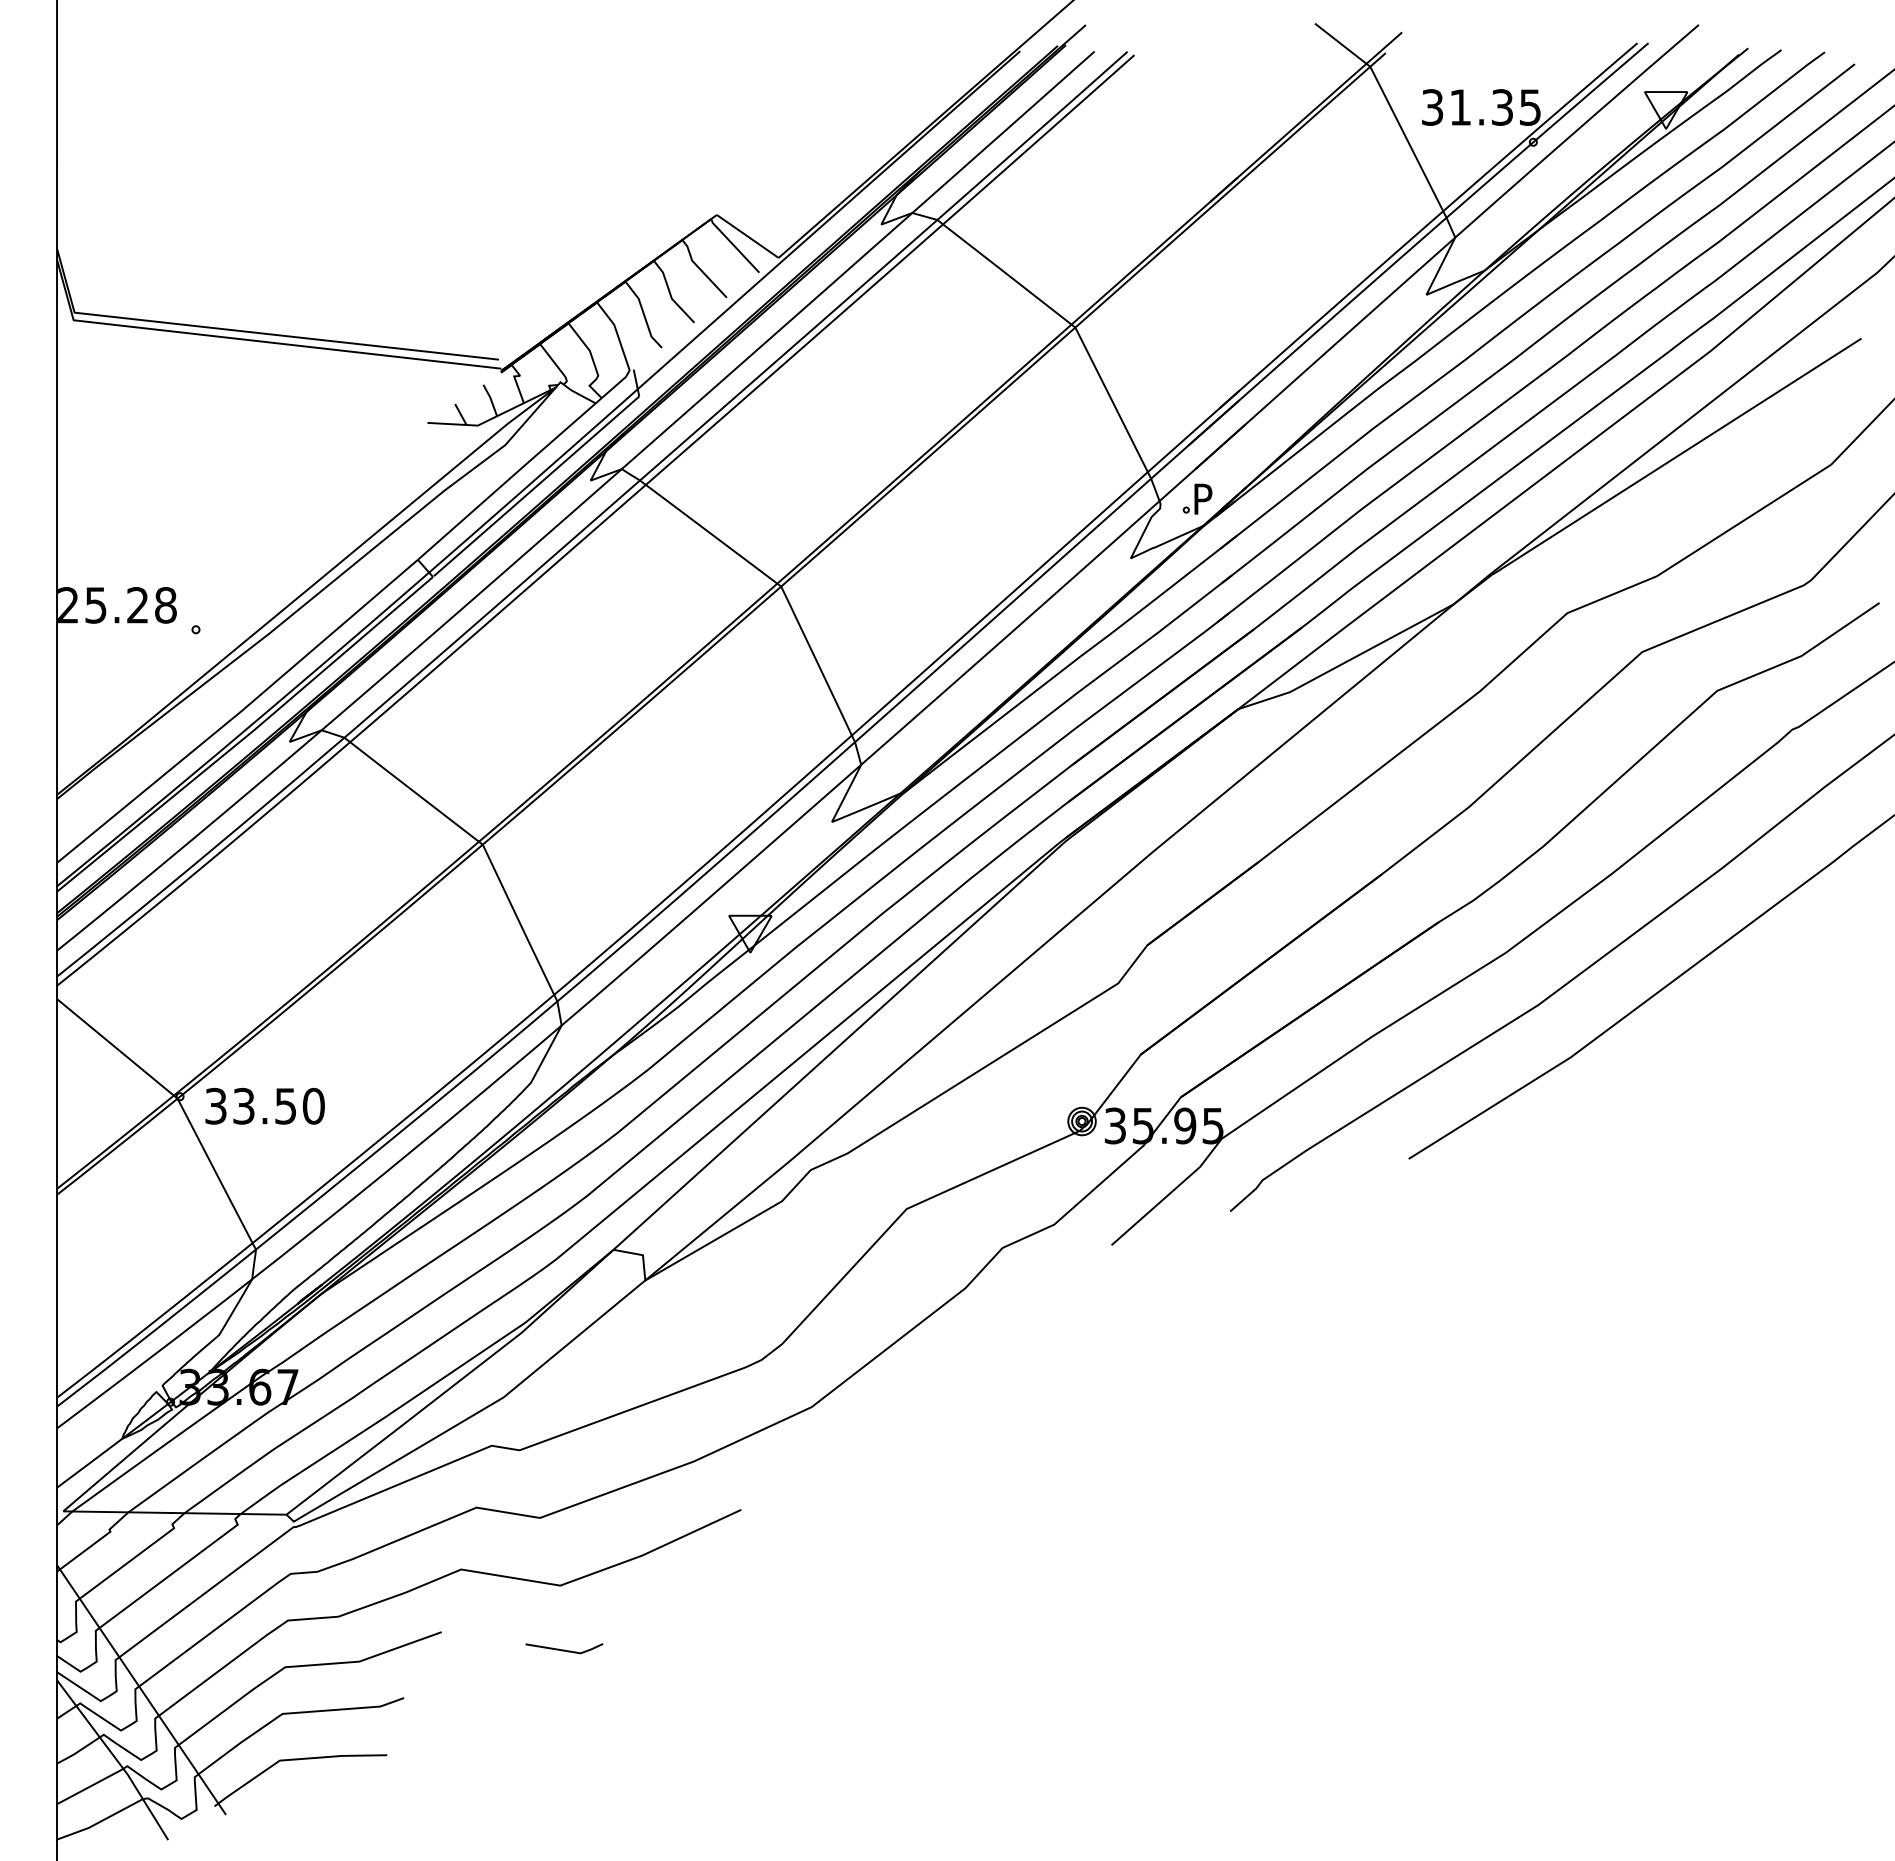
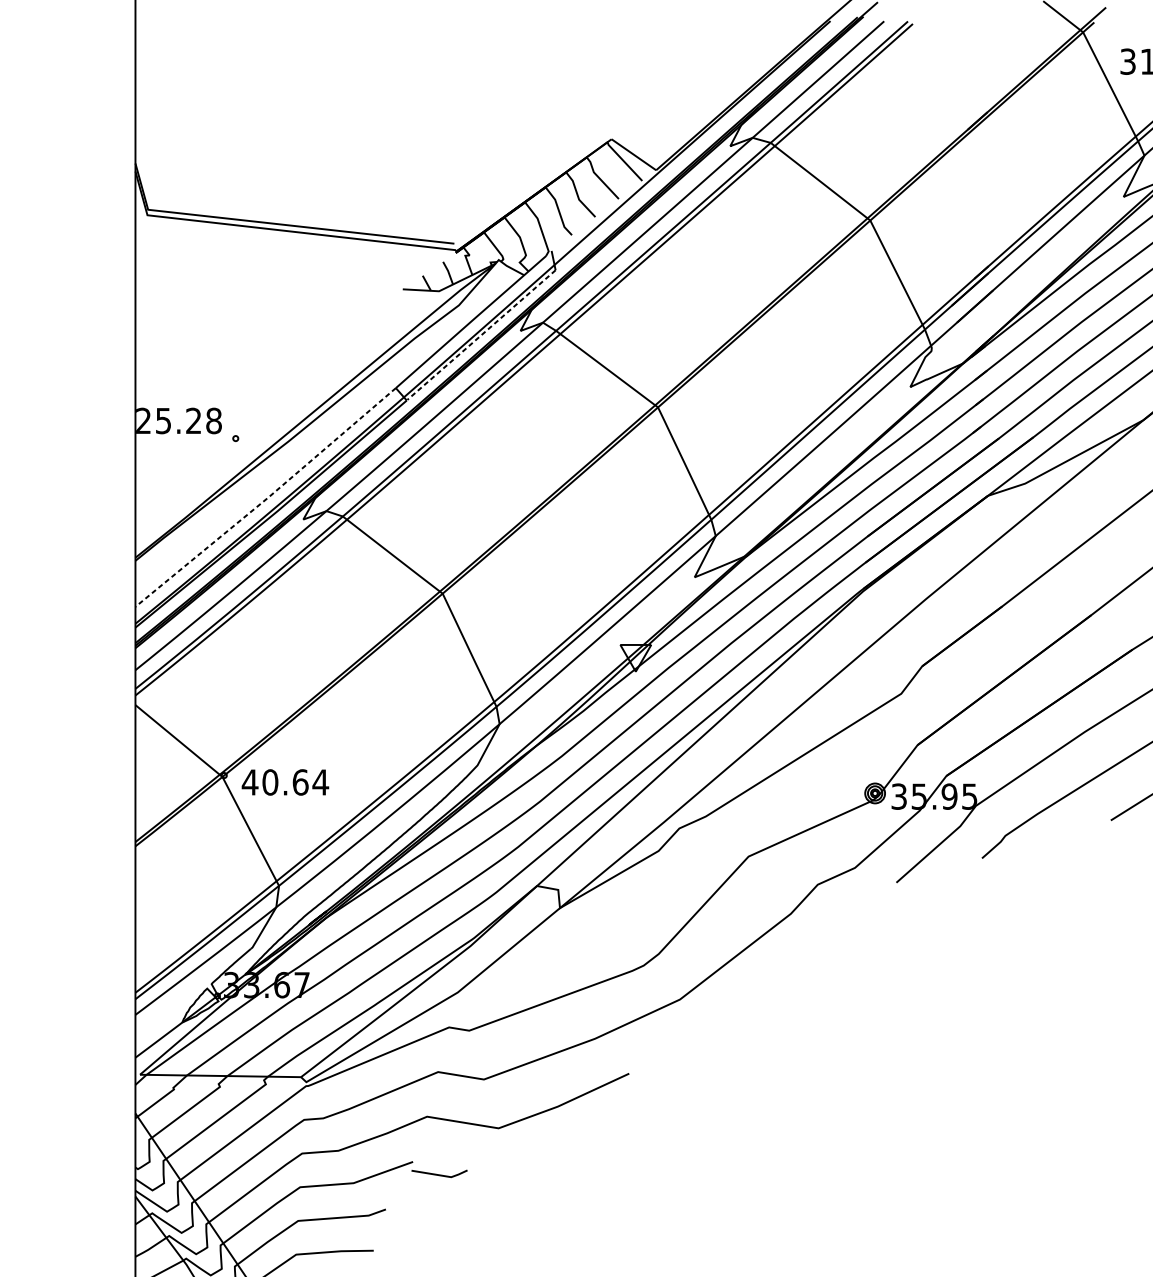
line: (535, 486) -> (480, 335), solid -> dashed
part: (1197, 498) -> (958, 343), removed
line: (239, 712) -> (267, 498), solid -> dashed
text: (264, 1105) -> (285, 781), 33.50 -> 40.64
line: (564, 1649) -> (439, 1174), moved

